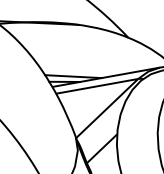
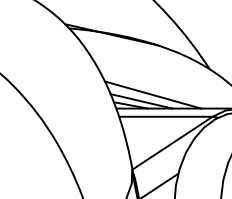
line: (81, 68) -> (152, 94), added

